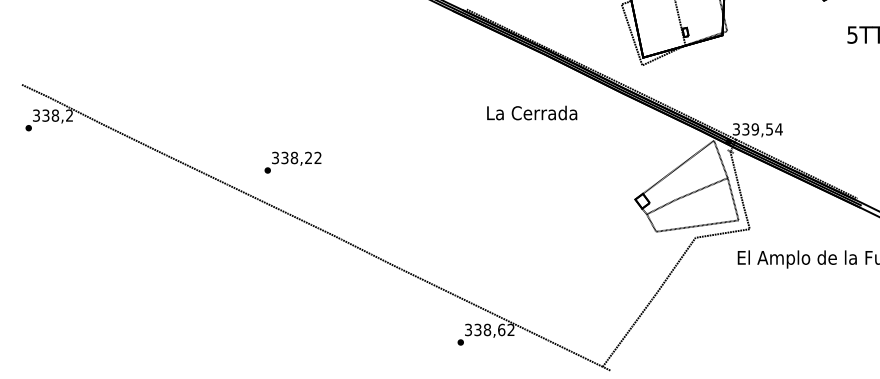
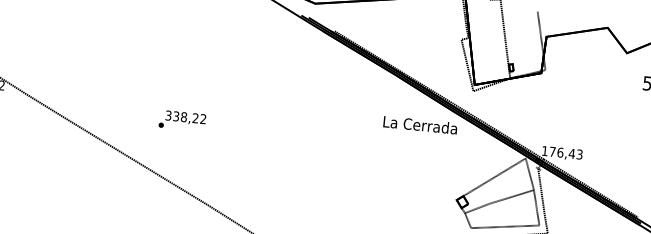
text: (532, 112) -> (420, 124), moved
text: (757, 129) -> (562, 152), 339,54 -> 176,43
text: (292, 162) -> (182, 120), moved

